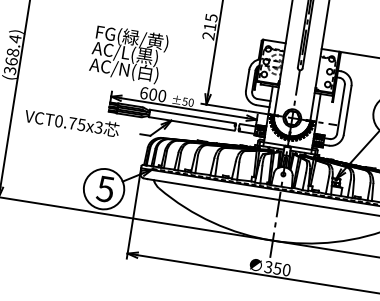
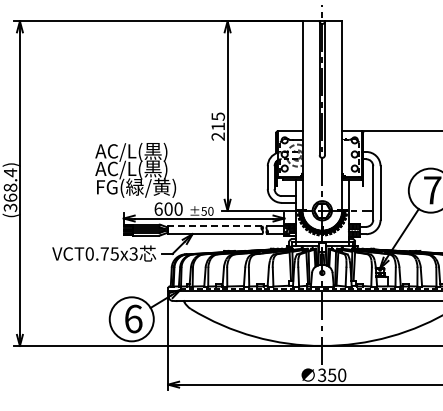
text: (131, 37) -> (135, 151), FG(緑/黄) -> AC/L(黒)
text: (126, 70) -> (135, 187), AC/N(白) -> FG(緑/黄)
line: (192, 116) -> (214, 226), solid -> dashed
text: (71, 122) -> (103, 253), moved
text: (105, 188) -> (133, 318), 5 -> 6

